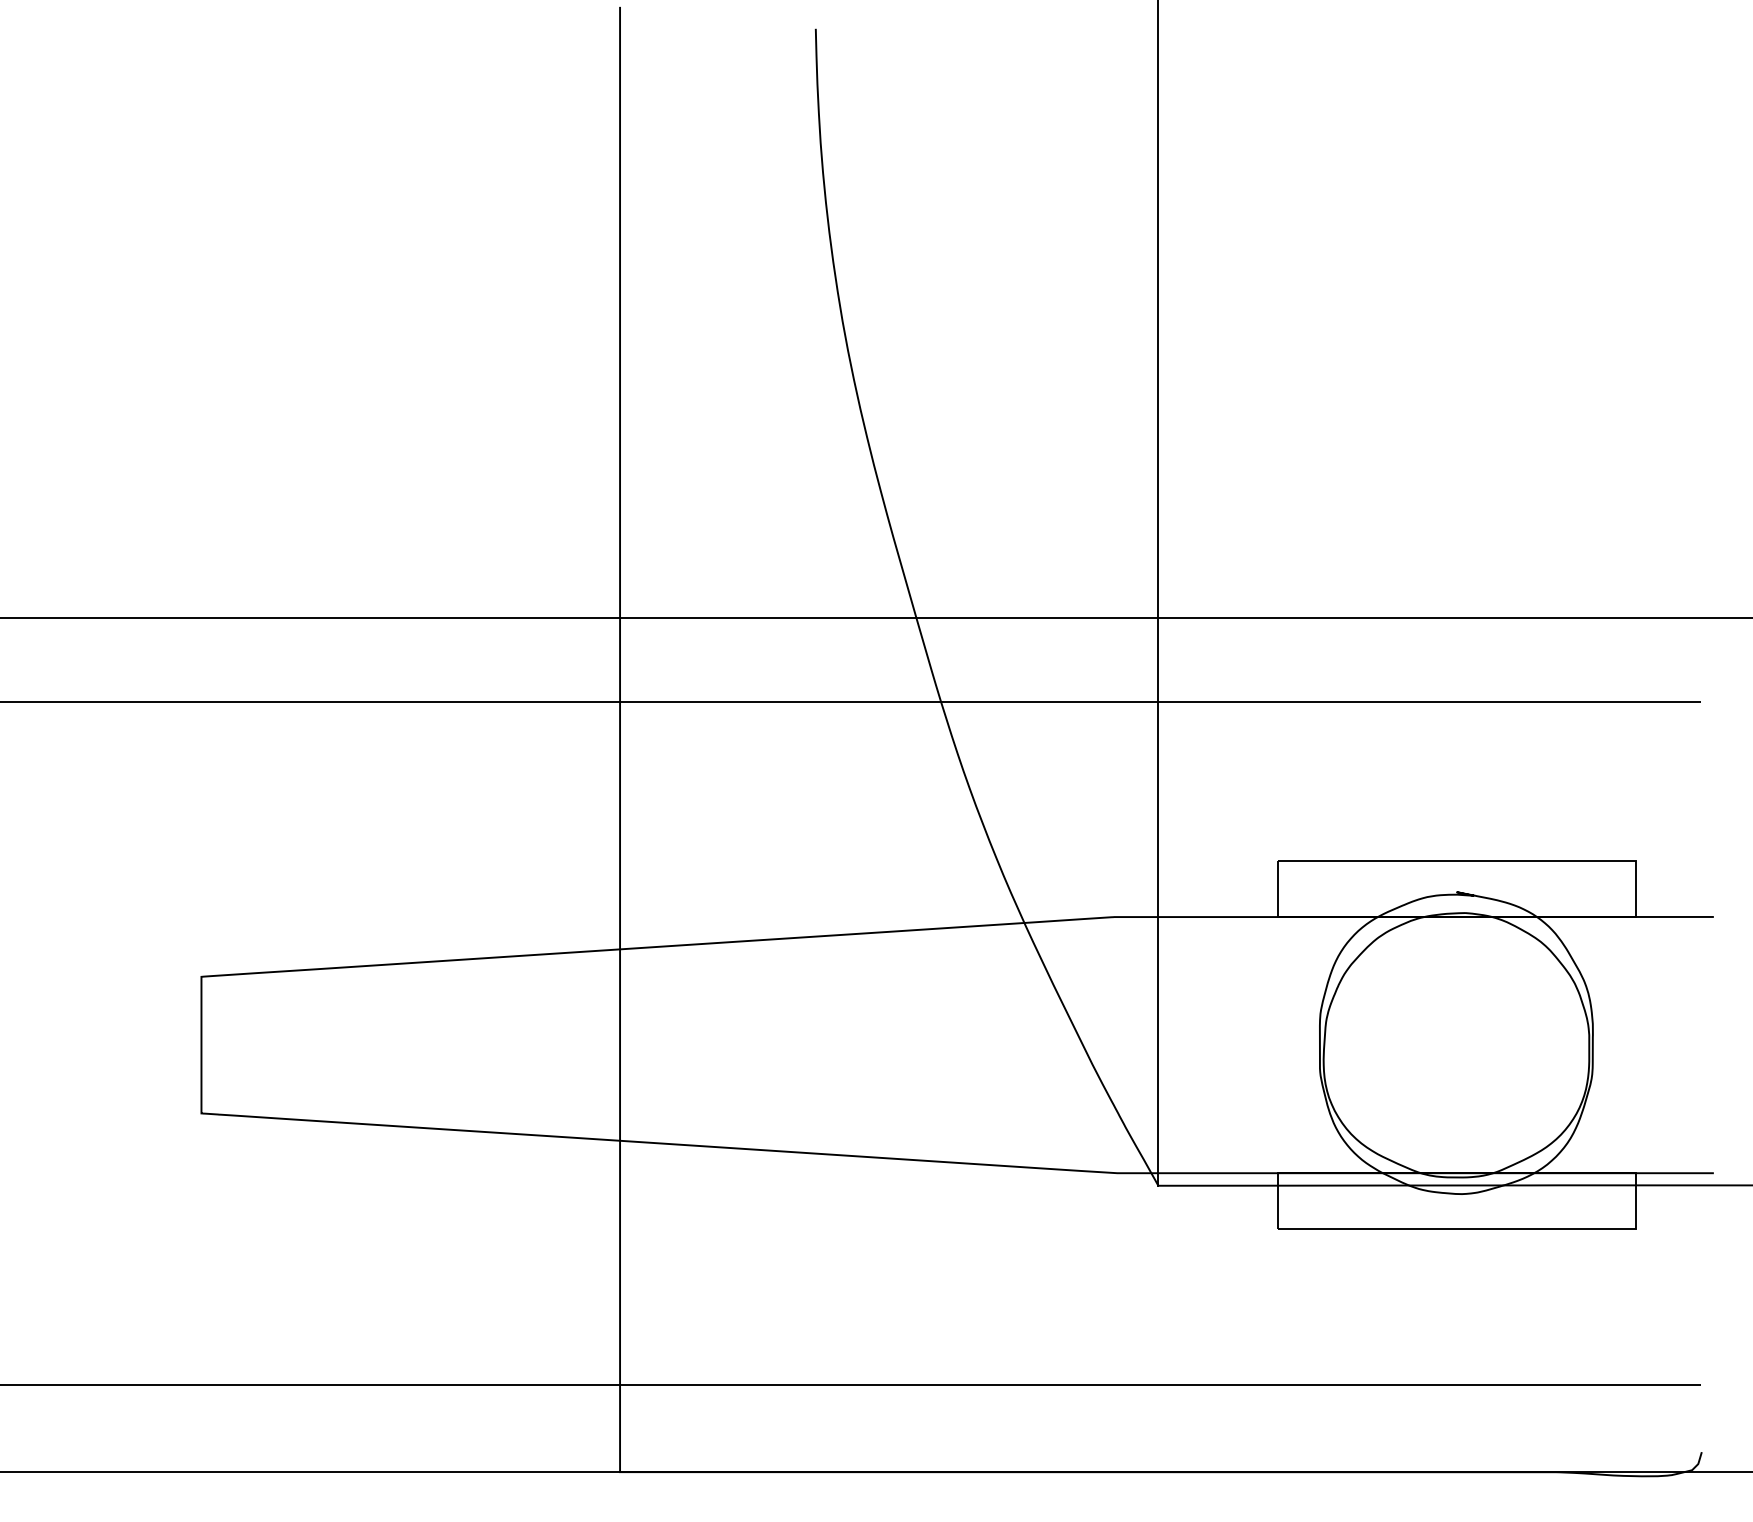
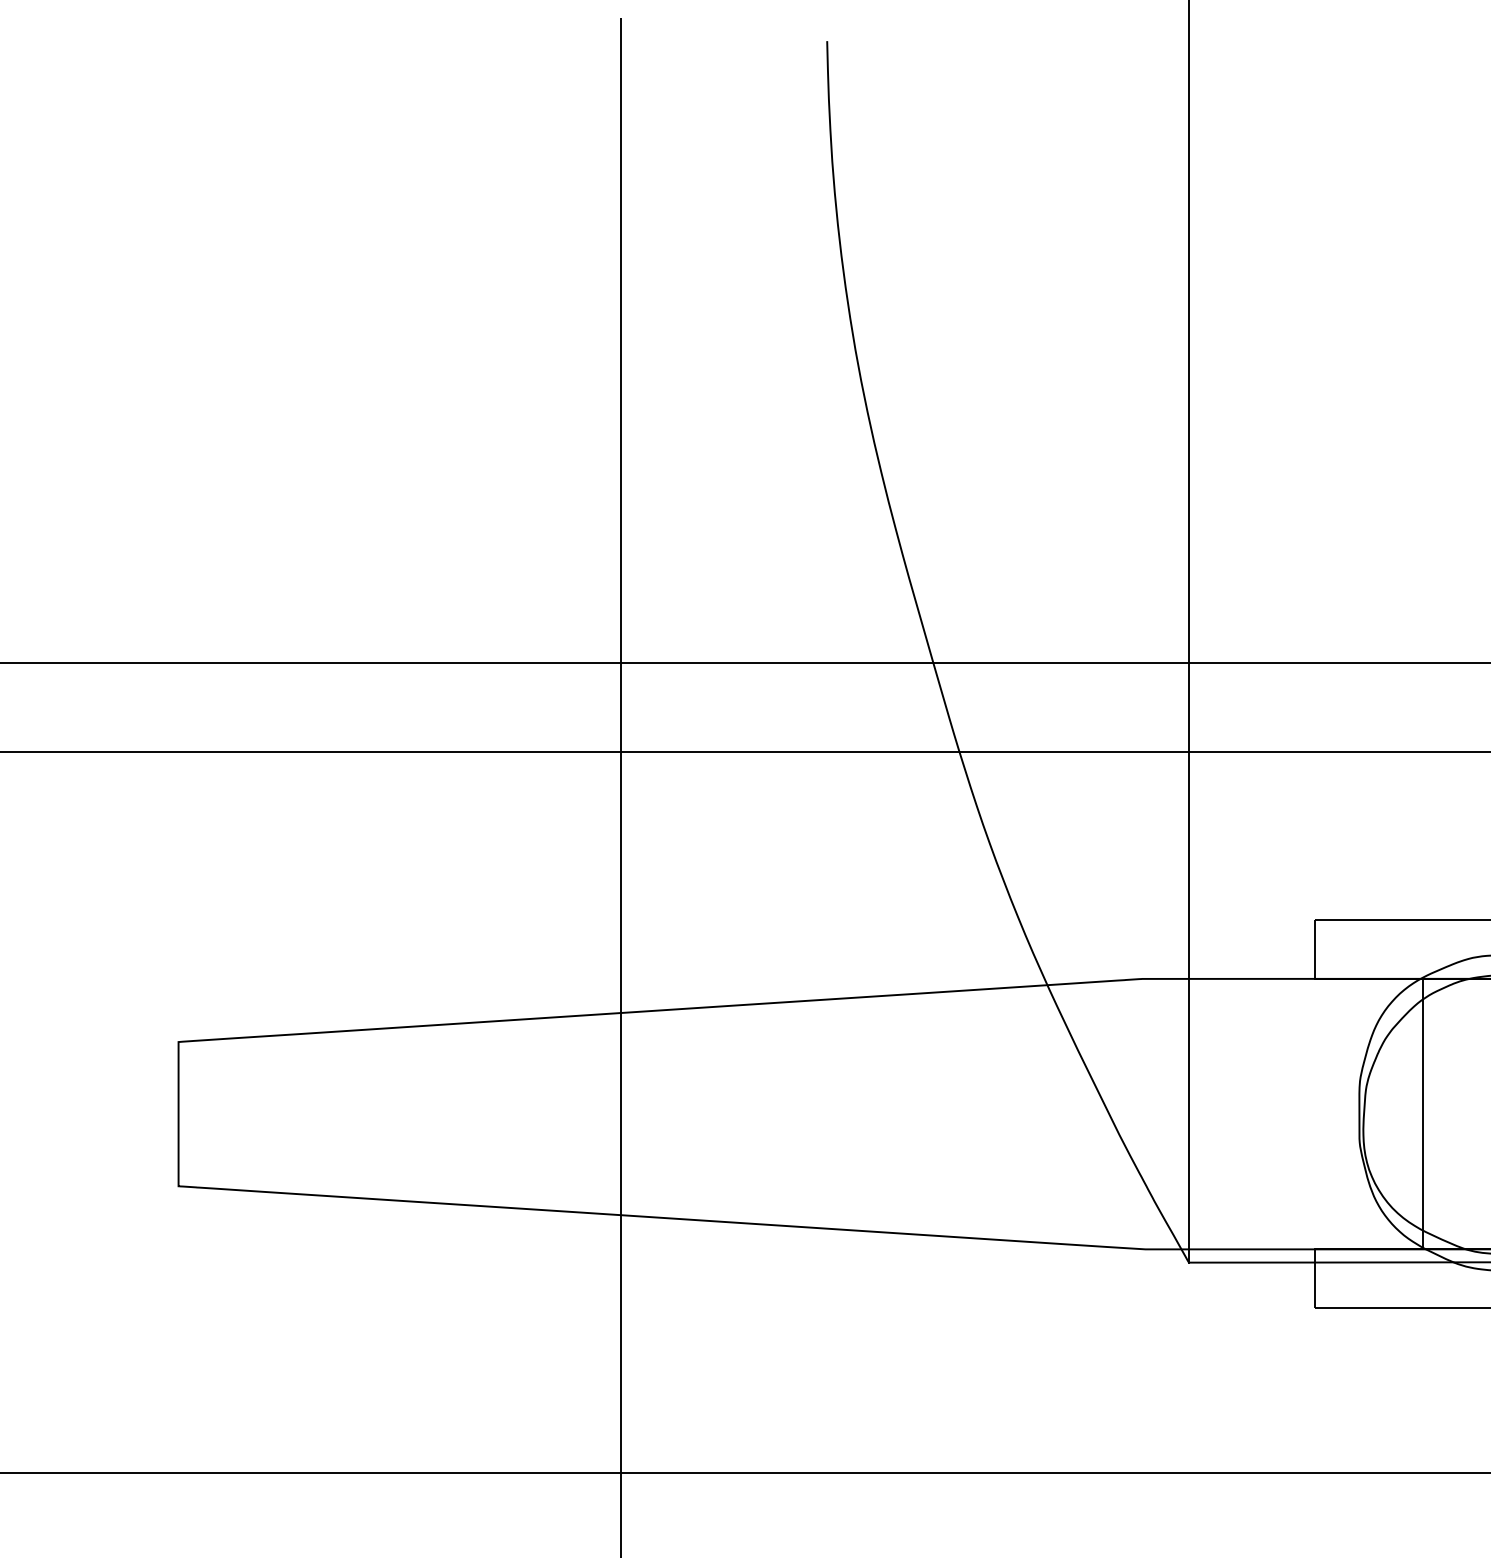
line: (1380, 1044) -> (1423, 1113), added

